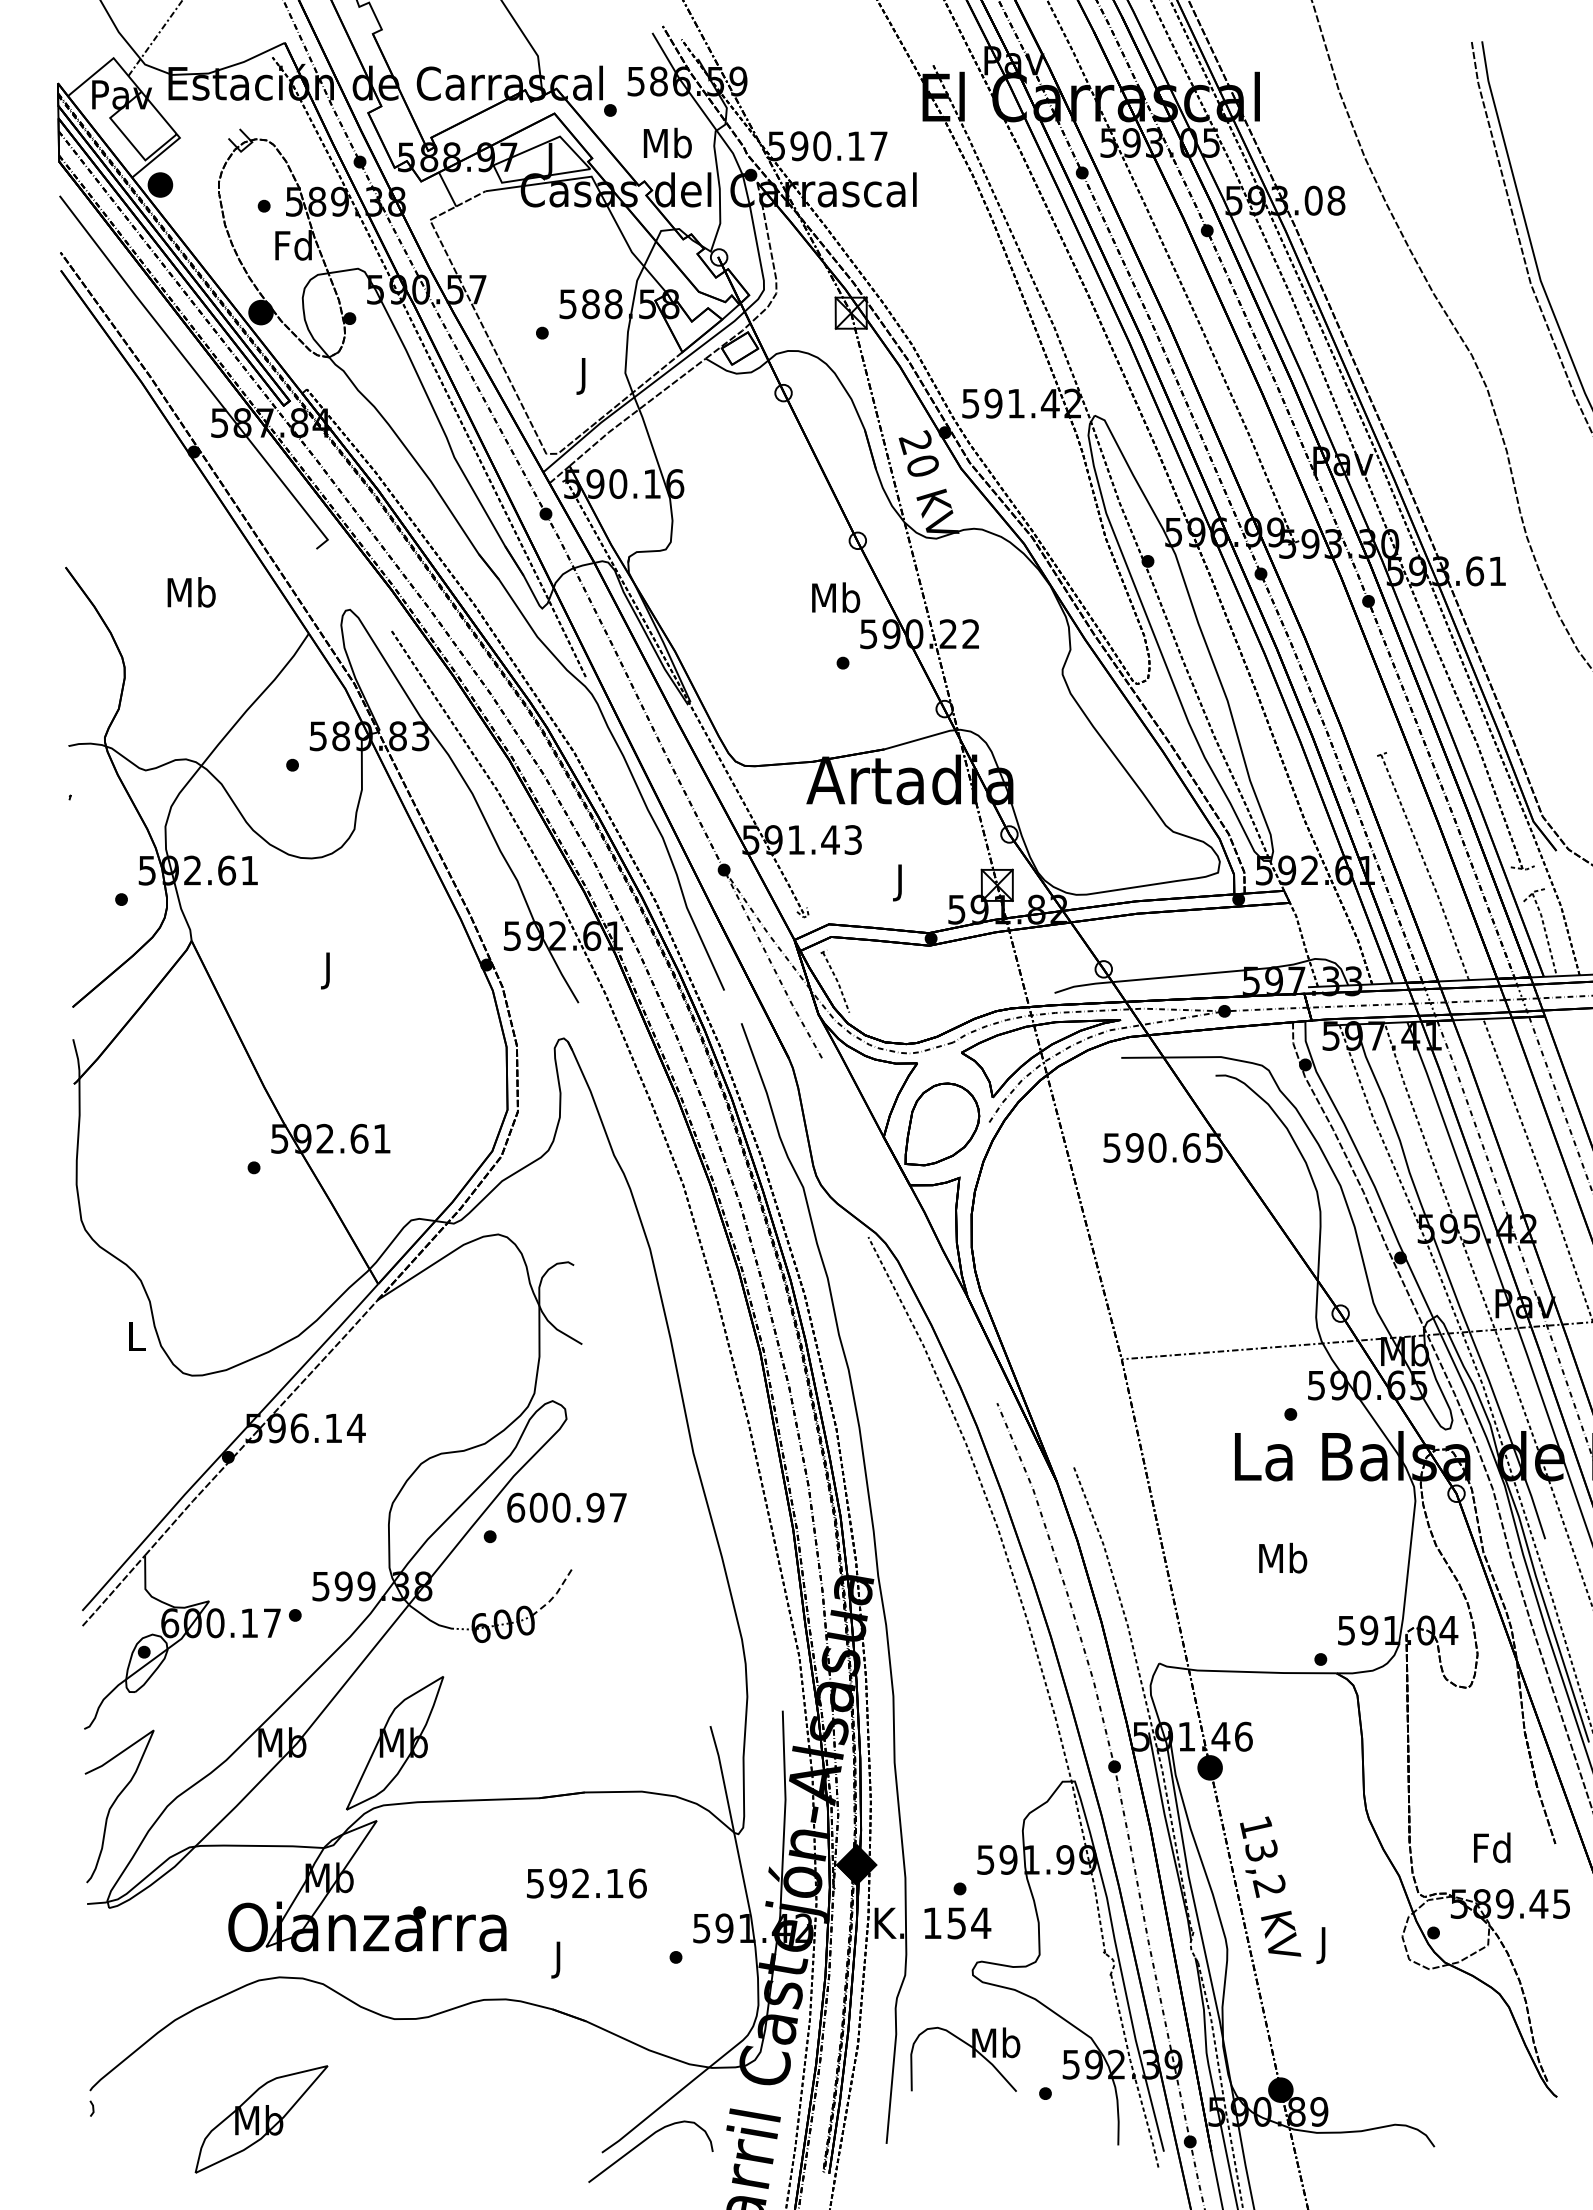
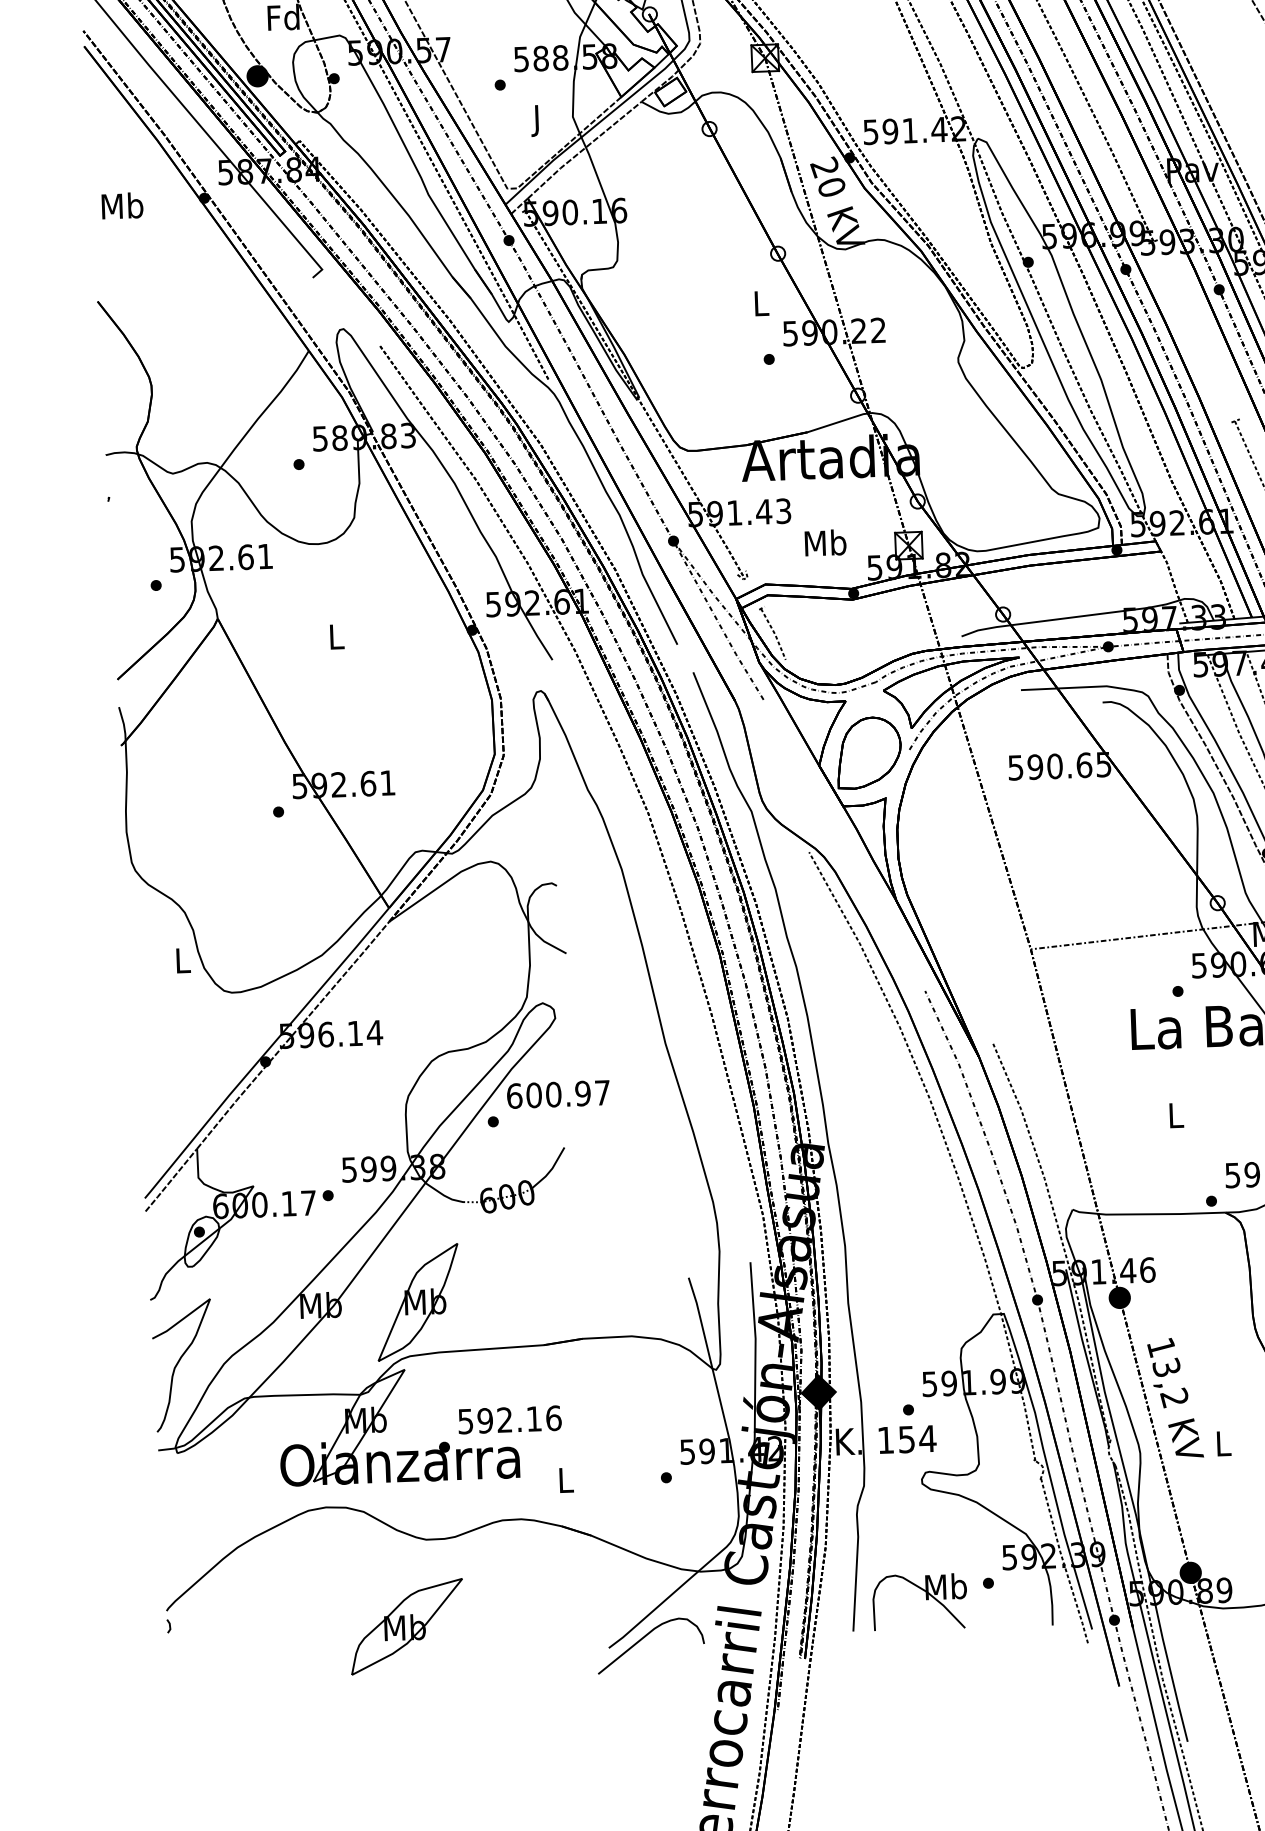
text: (191, 592) -> (122, 206), moved
text: (836, 597) -> (761, 303), Mb -> L
text: (900, 882) -> (825, 546), J -> Mb
text: (329, 970) -> (337, 639), J -> L
text: (1283, 1557) -> (1176, 1114), Mb -> L
line: (554, 1595) -> (550, 1170), dashed -> solid
text: (586, 1883) -> (509, 1419), moved
text: (1324, 1945) -> (1223, 1447), J -> L
text: (559, 1959) -> (566, 1483), J -> L
part: (972, 2057) -> (926, 1600), moved
part: (261, 2119) -> (407, 1626), moved

